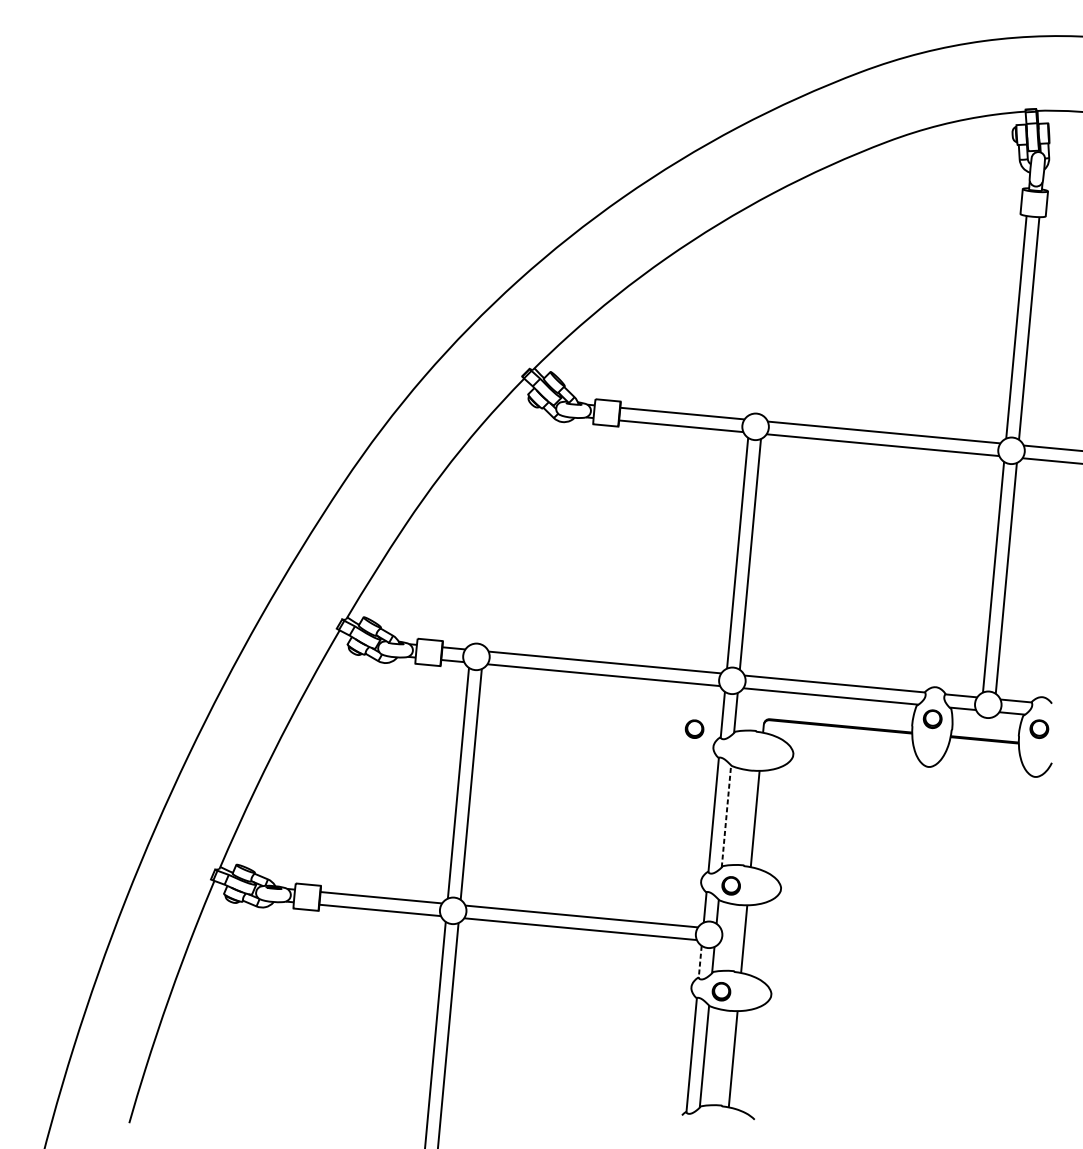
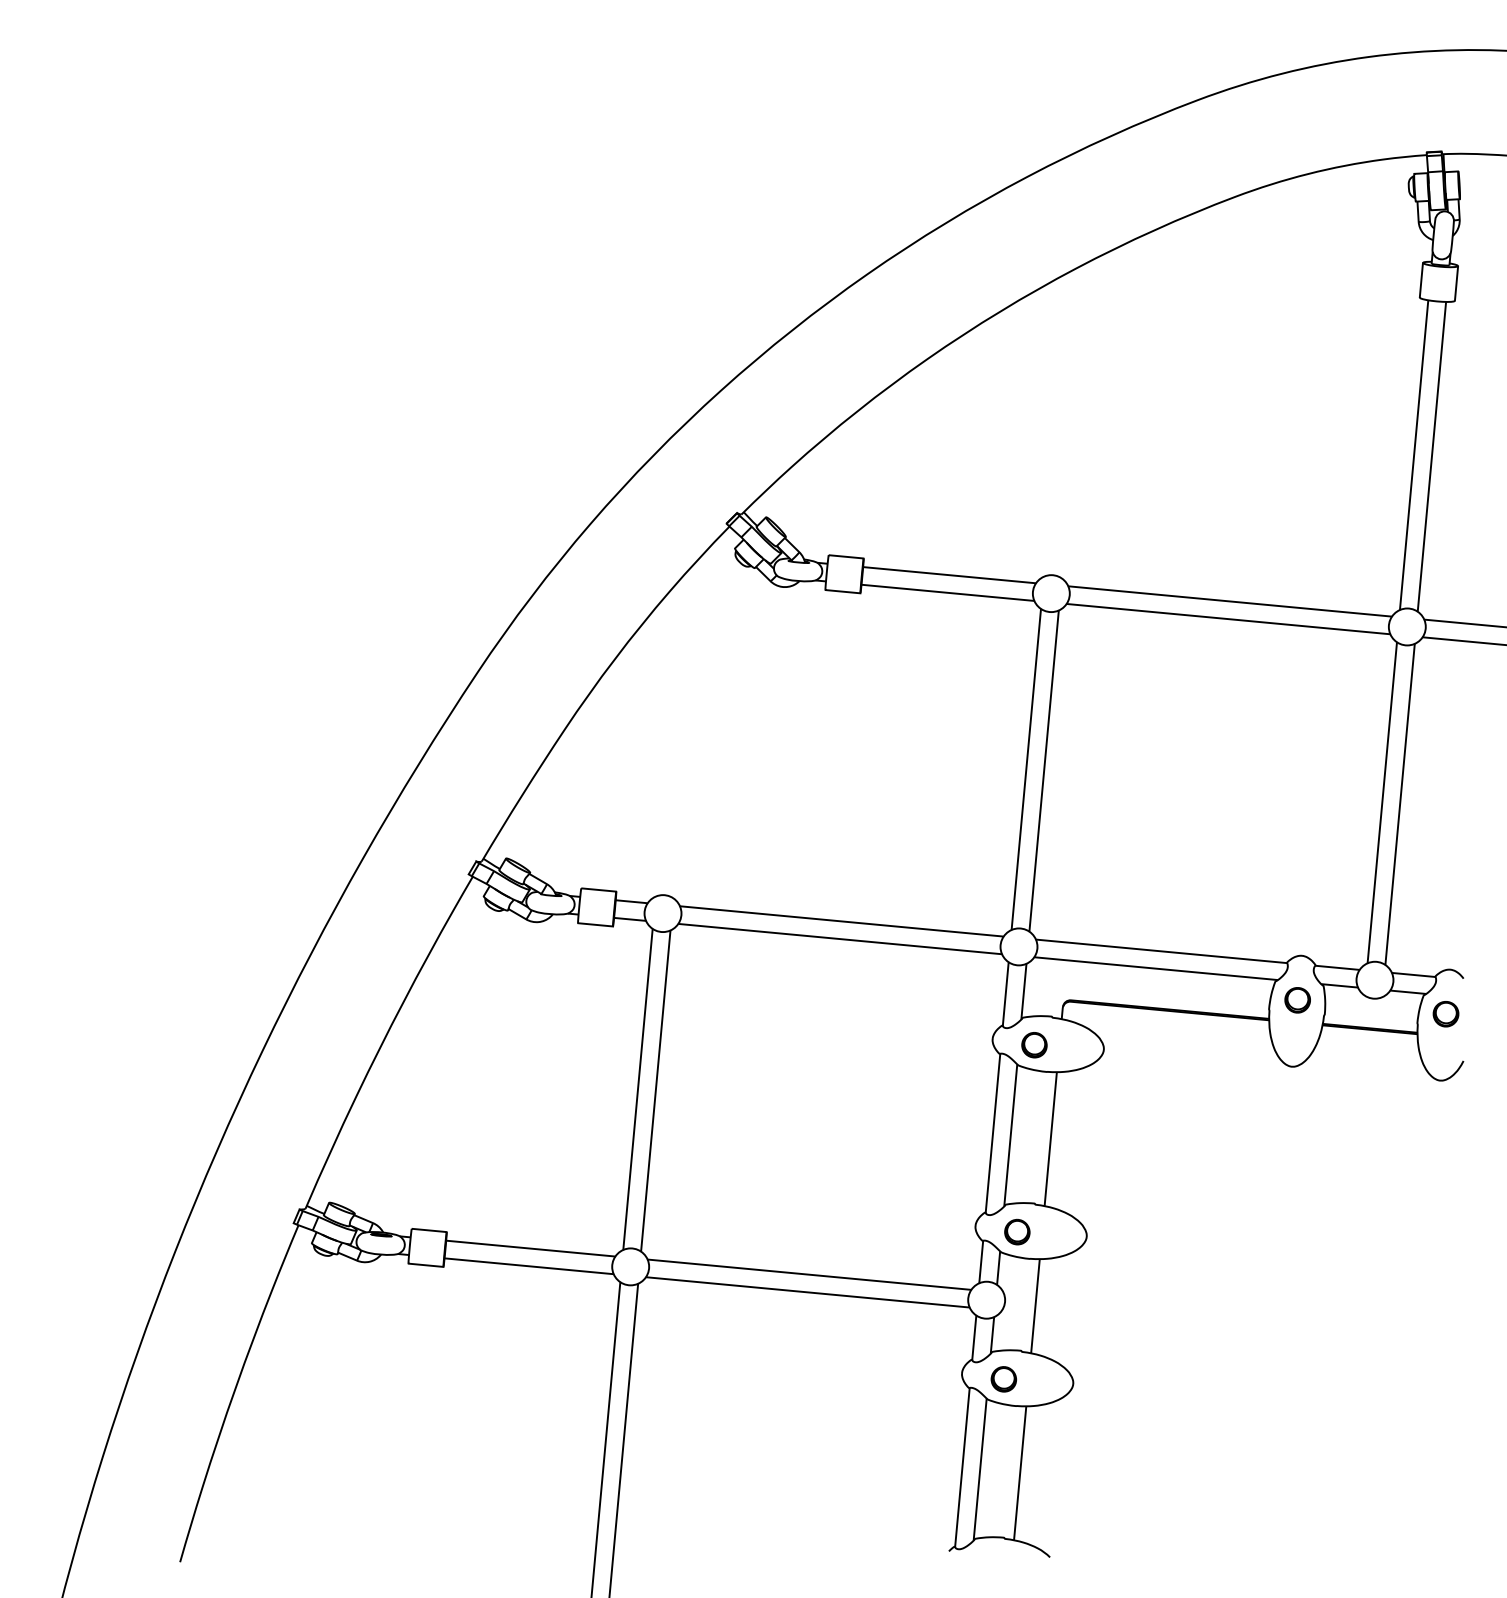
part: (694, 729) -> (1034, 1045), moved
line: (726, 815) -> (1010, 1134), dashed -> solid
line: (700, 962) -> (974, 1338), dashed -> solid

